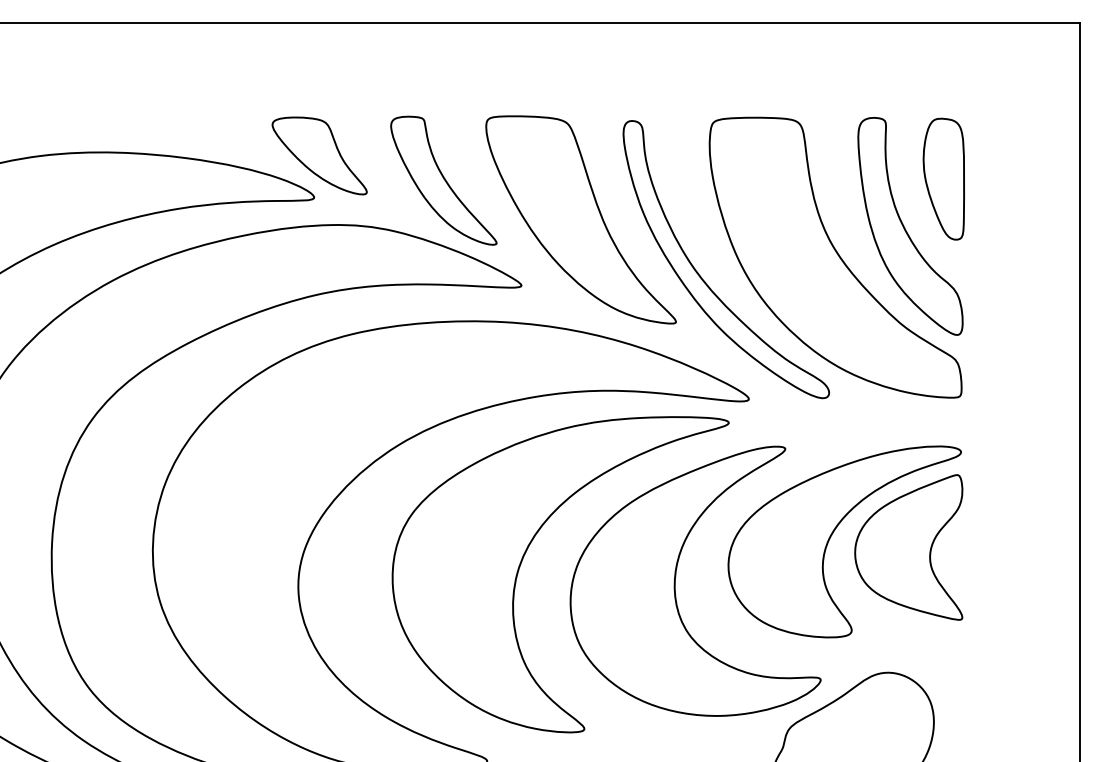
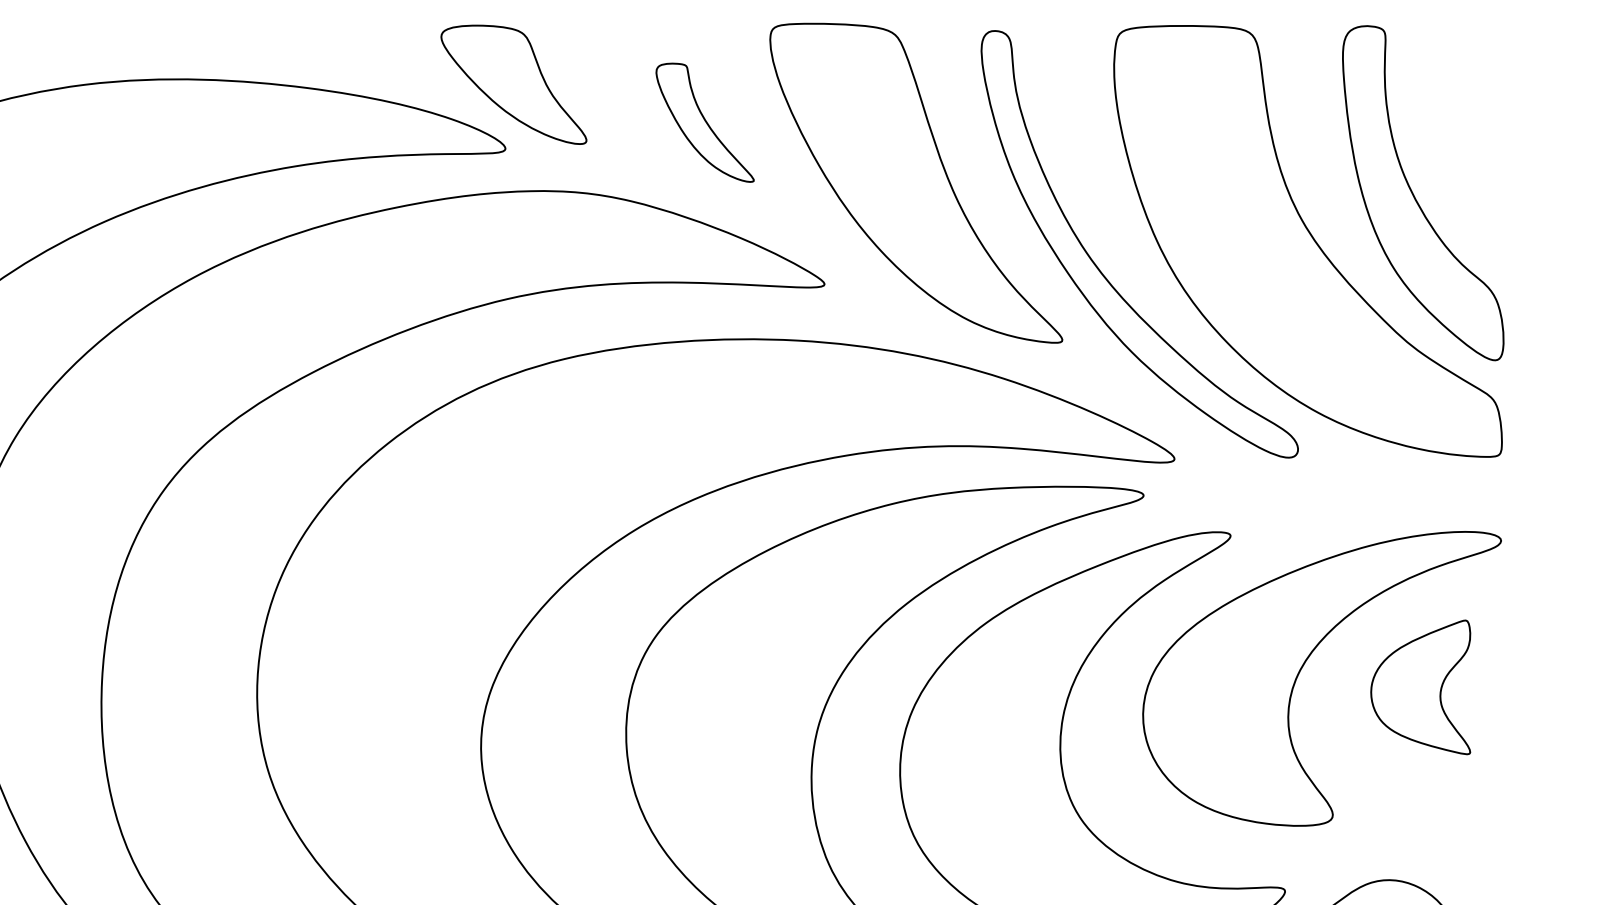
part: (943, 178) -> (1474, 119), removed
part: (443, 180) -> (704, 122), size x0.6
part: (908, 547) -> (1420, 687), size x0.6

